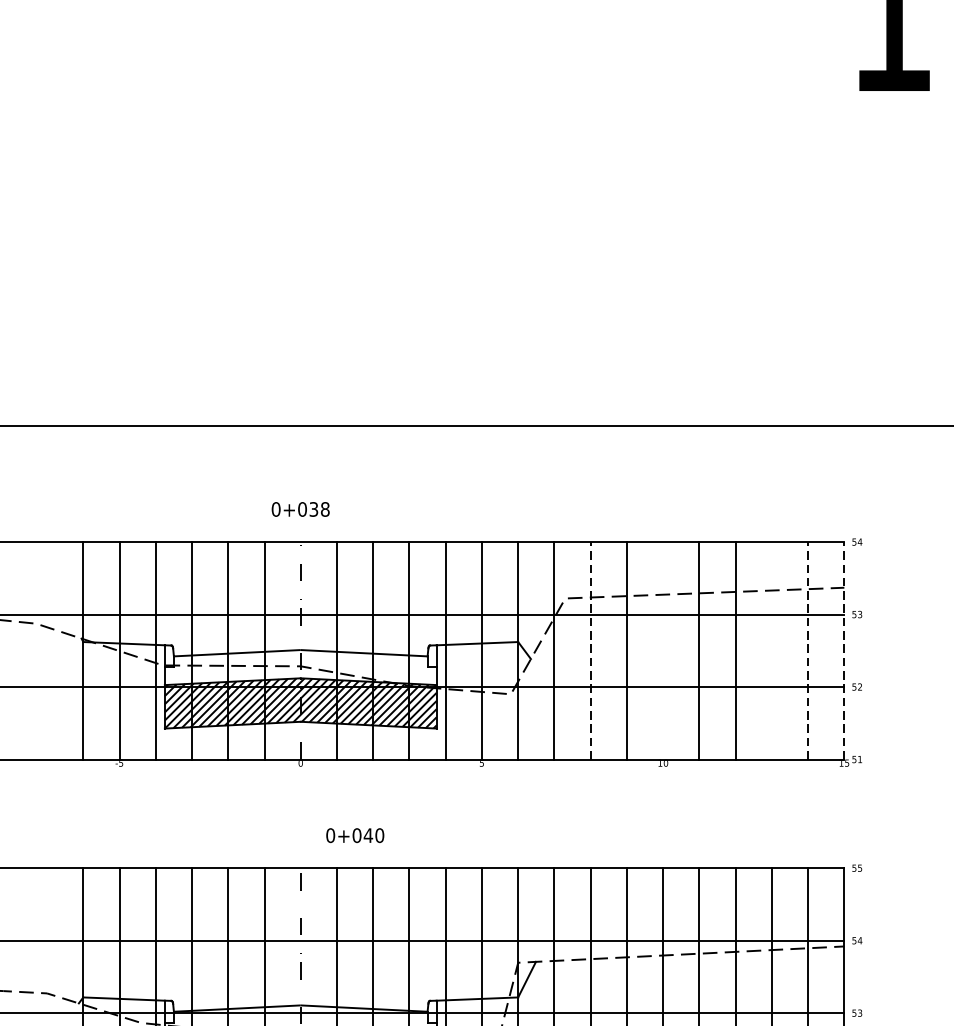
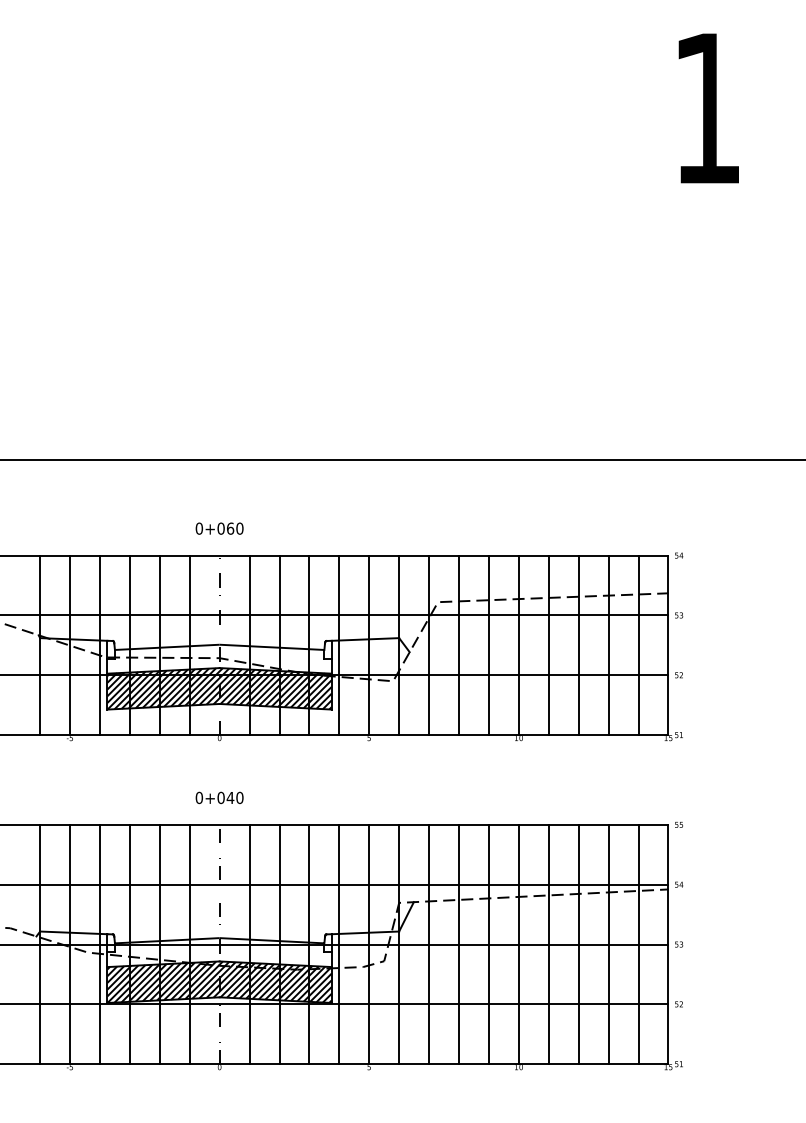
text: (319, 509) -> (235, 528), 0+038 -> 0+060
line: (591, 650) -> (459, 645), dashed -> solid
line: (662, 650) -> (518, 645), added
line: (771, 650) -> (608, 645), added
line: (808, 650) -> (638, 645), dashed -> solid
line: (844, 650) -> (668, 645), dashed -> solid
text: (355, 835) -> (219, 797), moved

